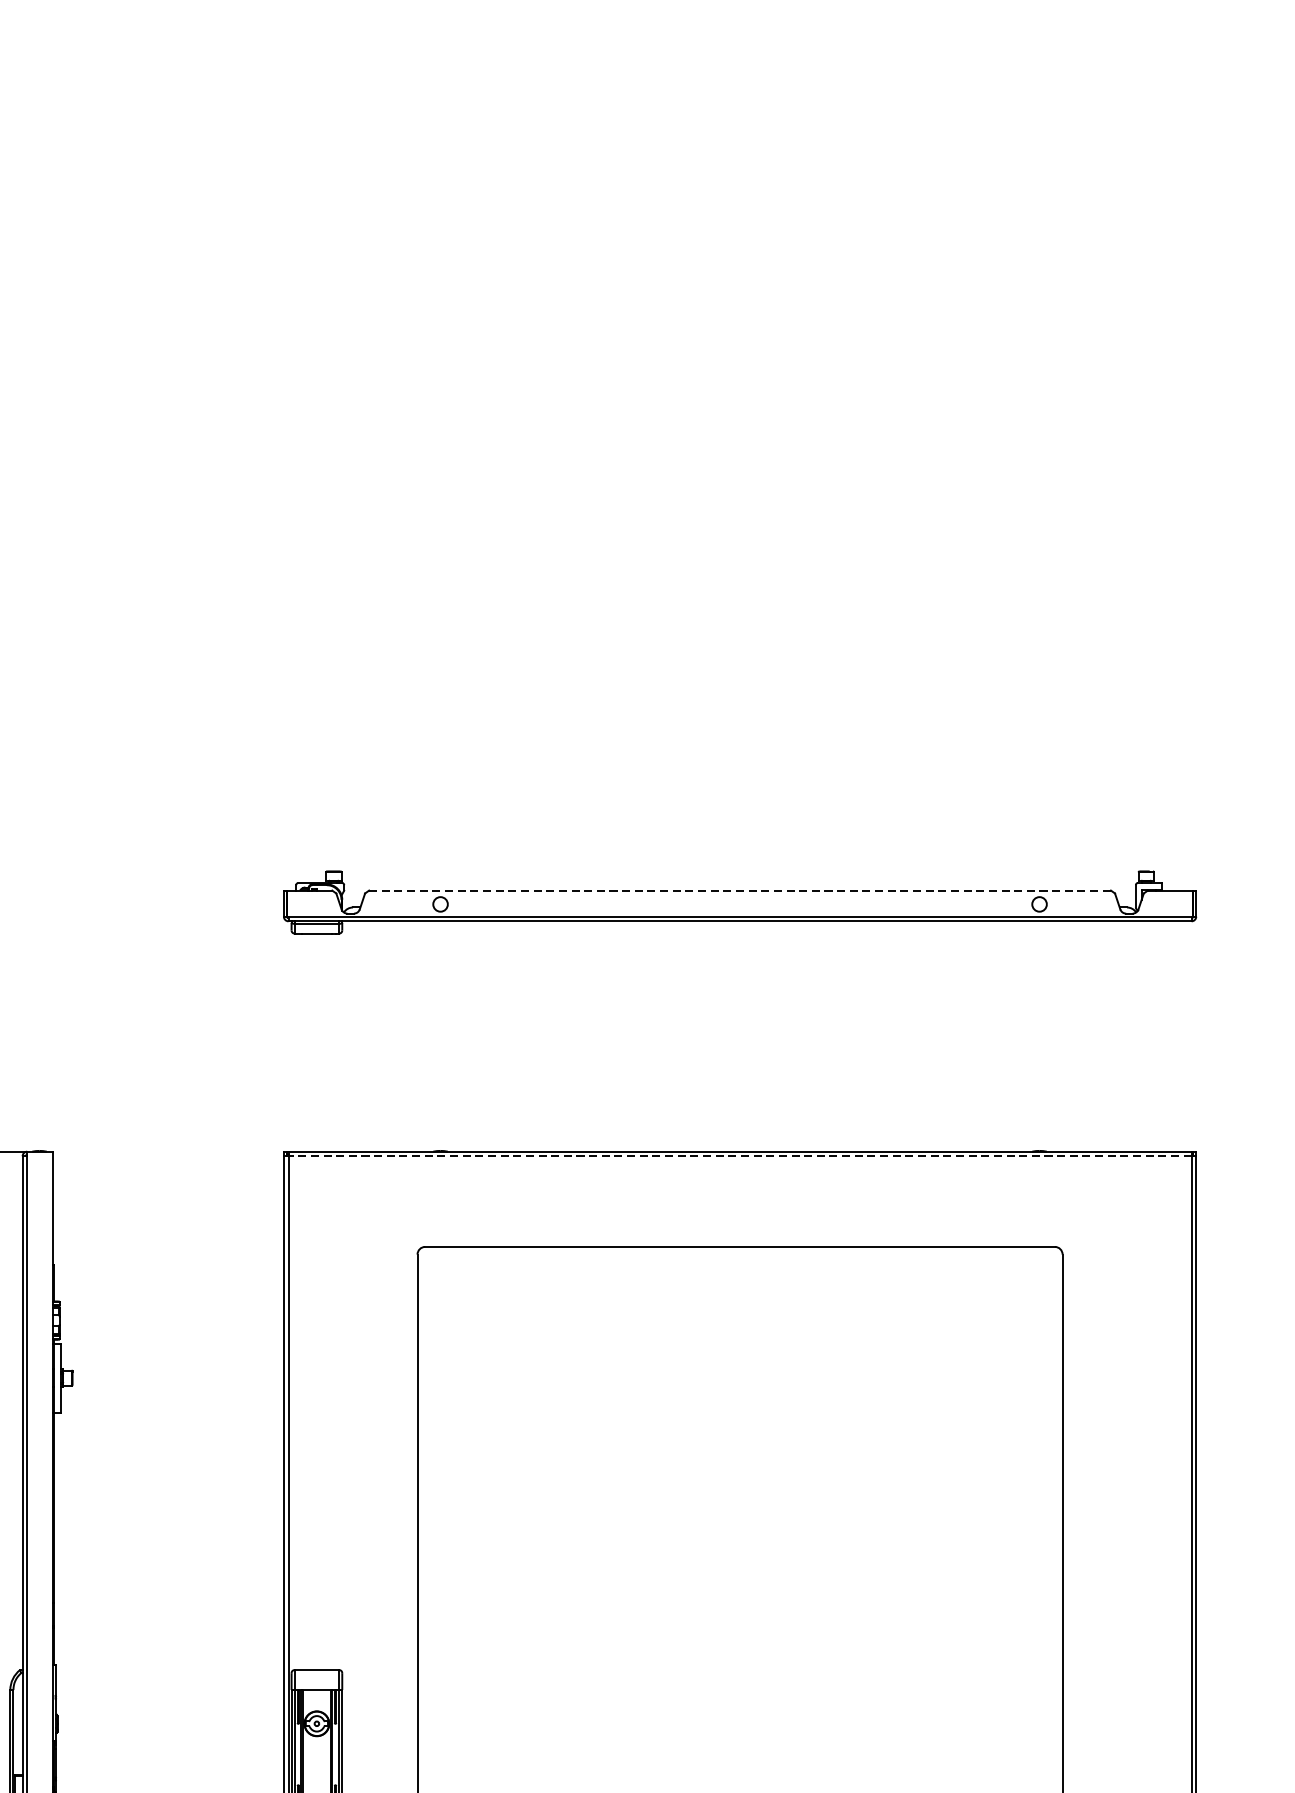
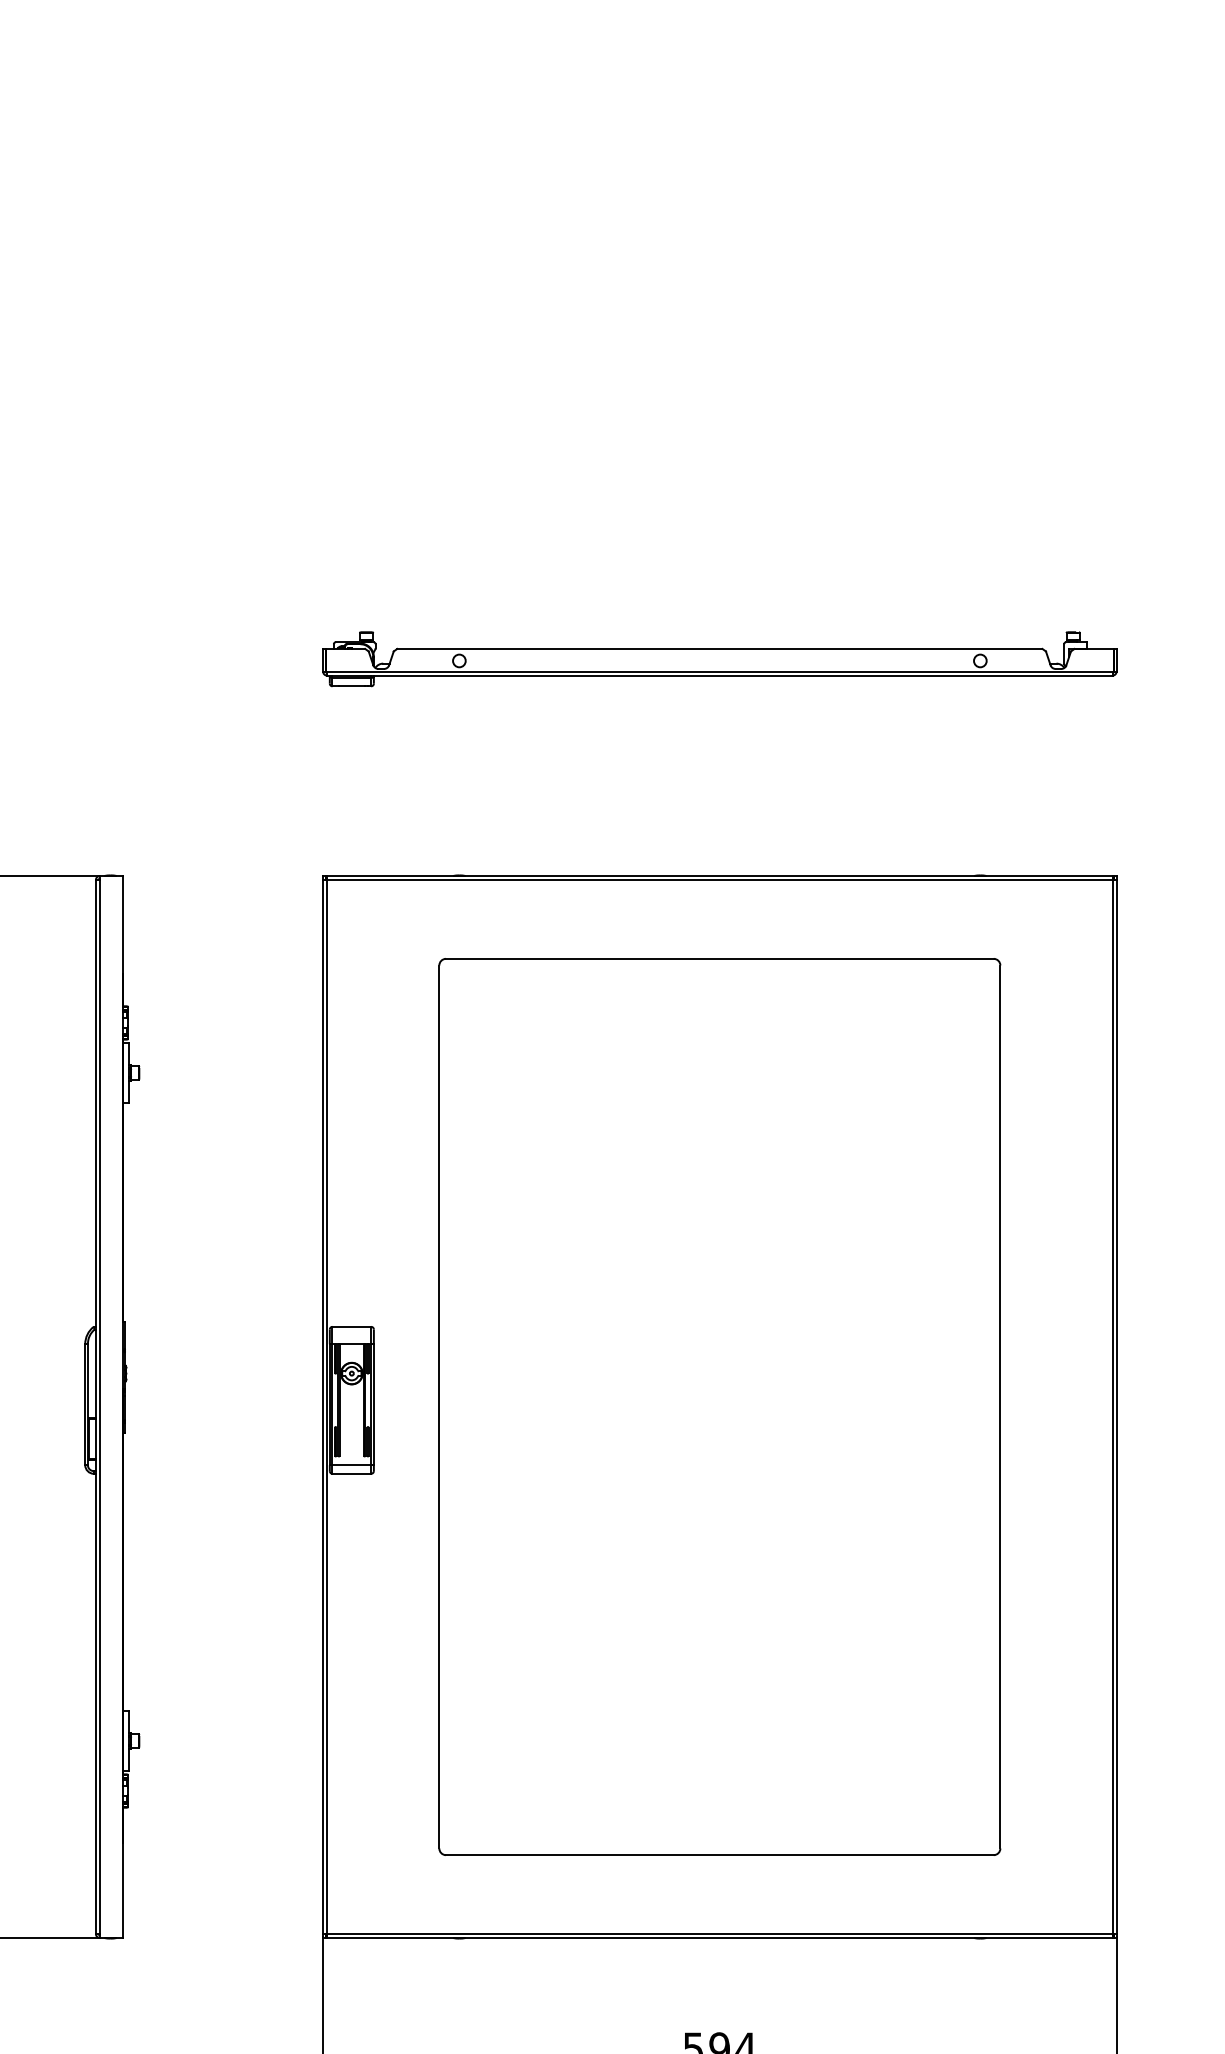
line: (739, 890) -> (719, 648), dashed -> solid
line: (739, 1156) -> (719, 880), dashed -> solid

